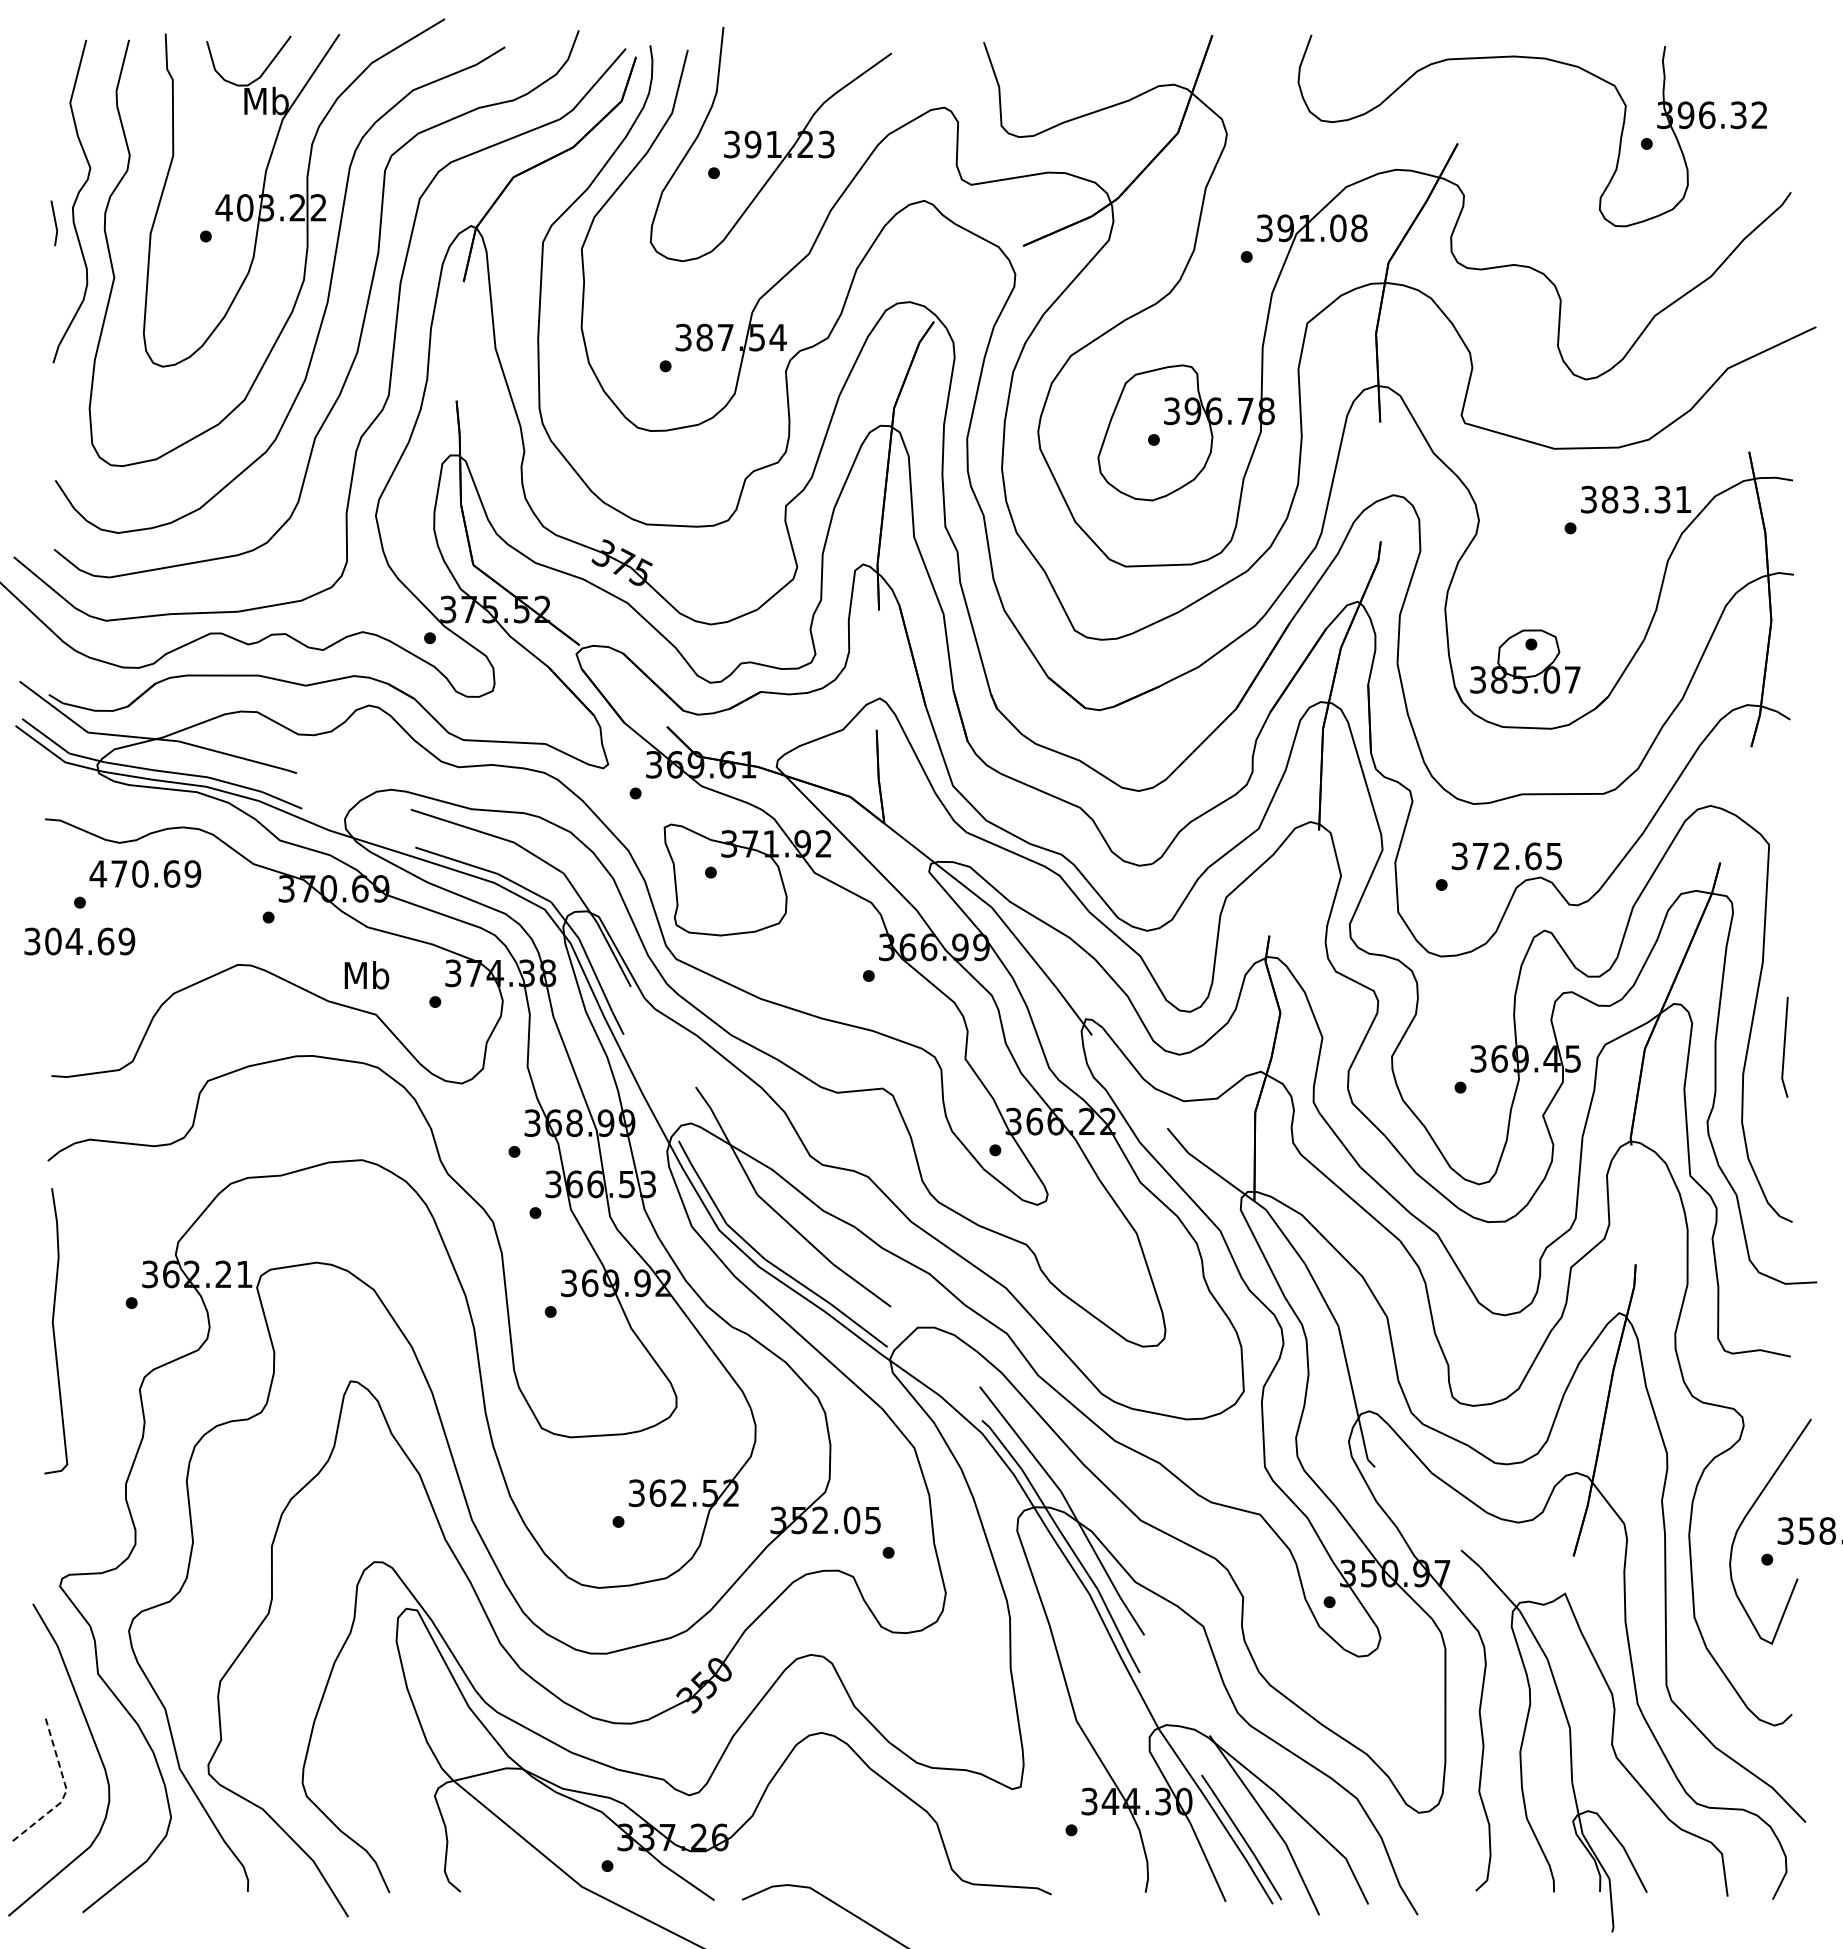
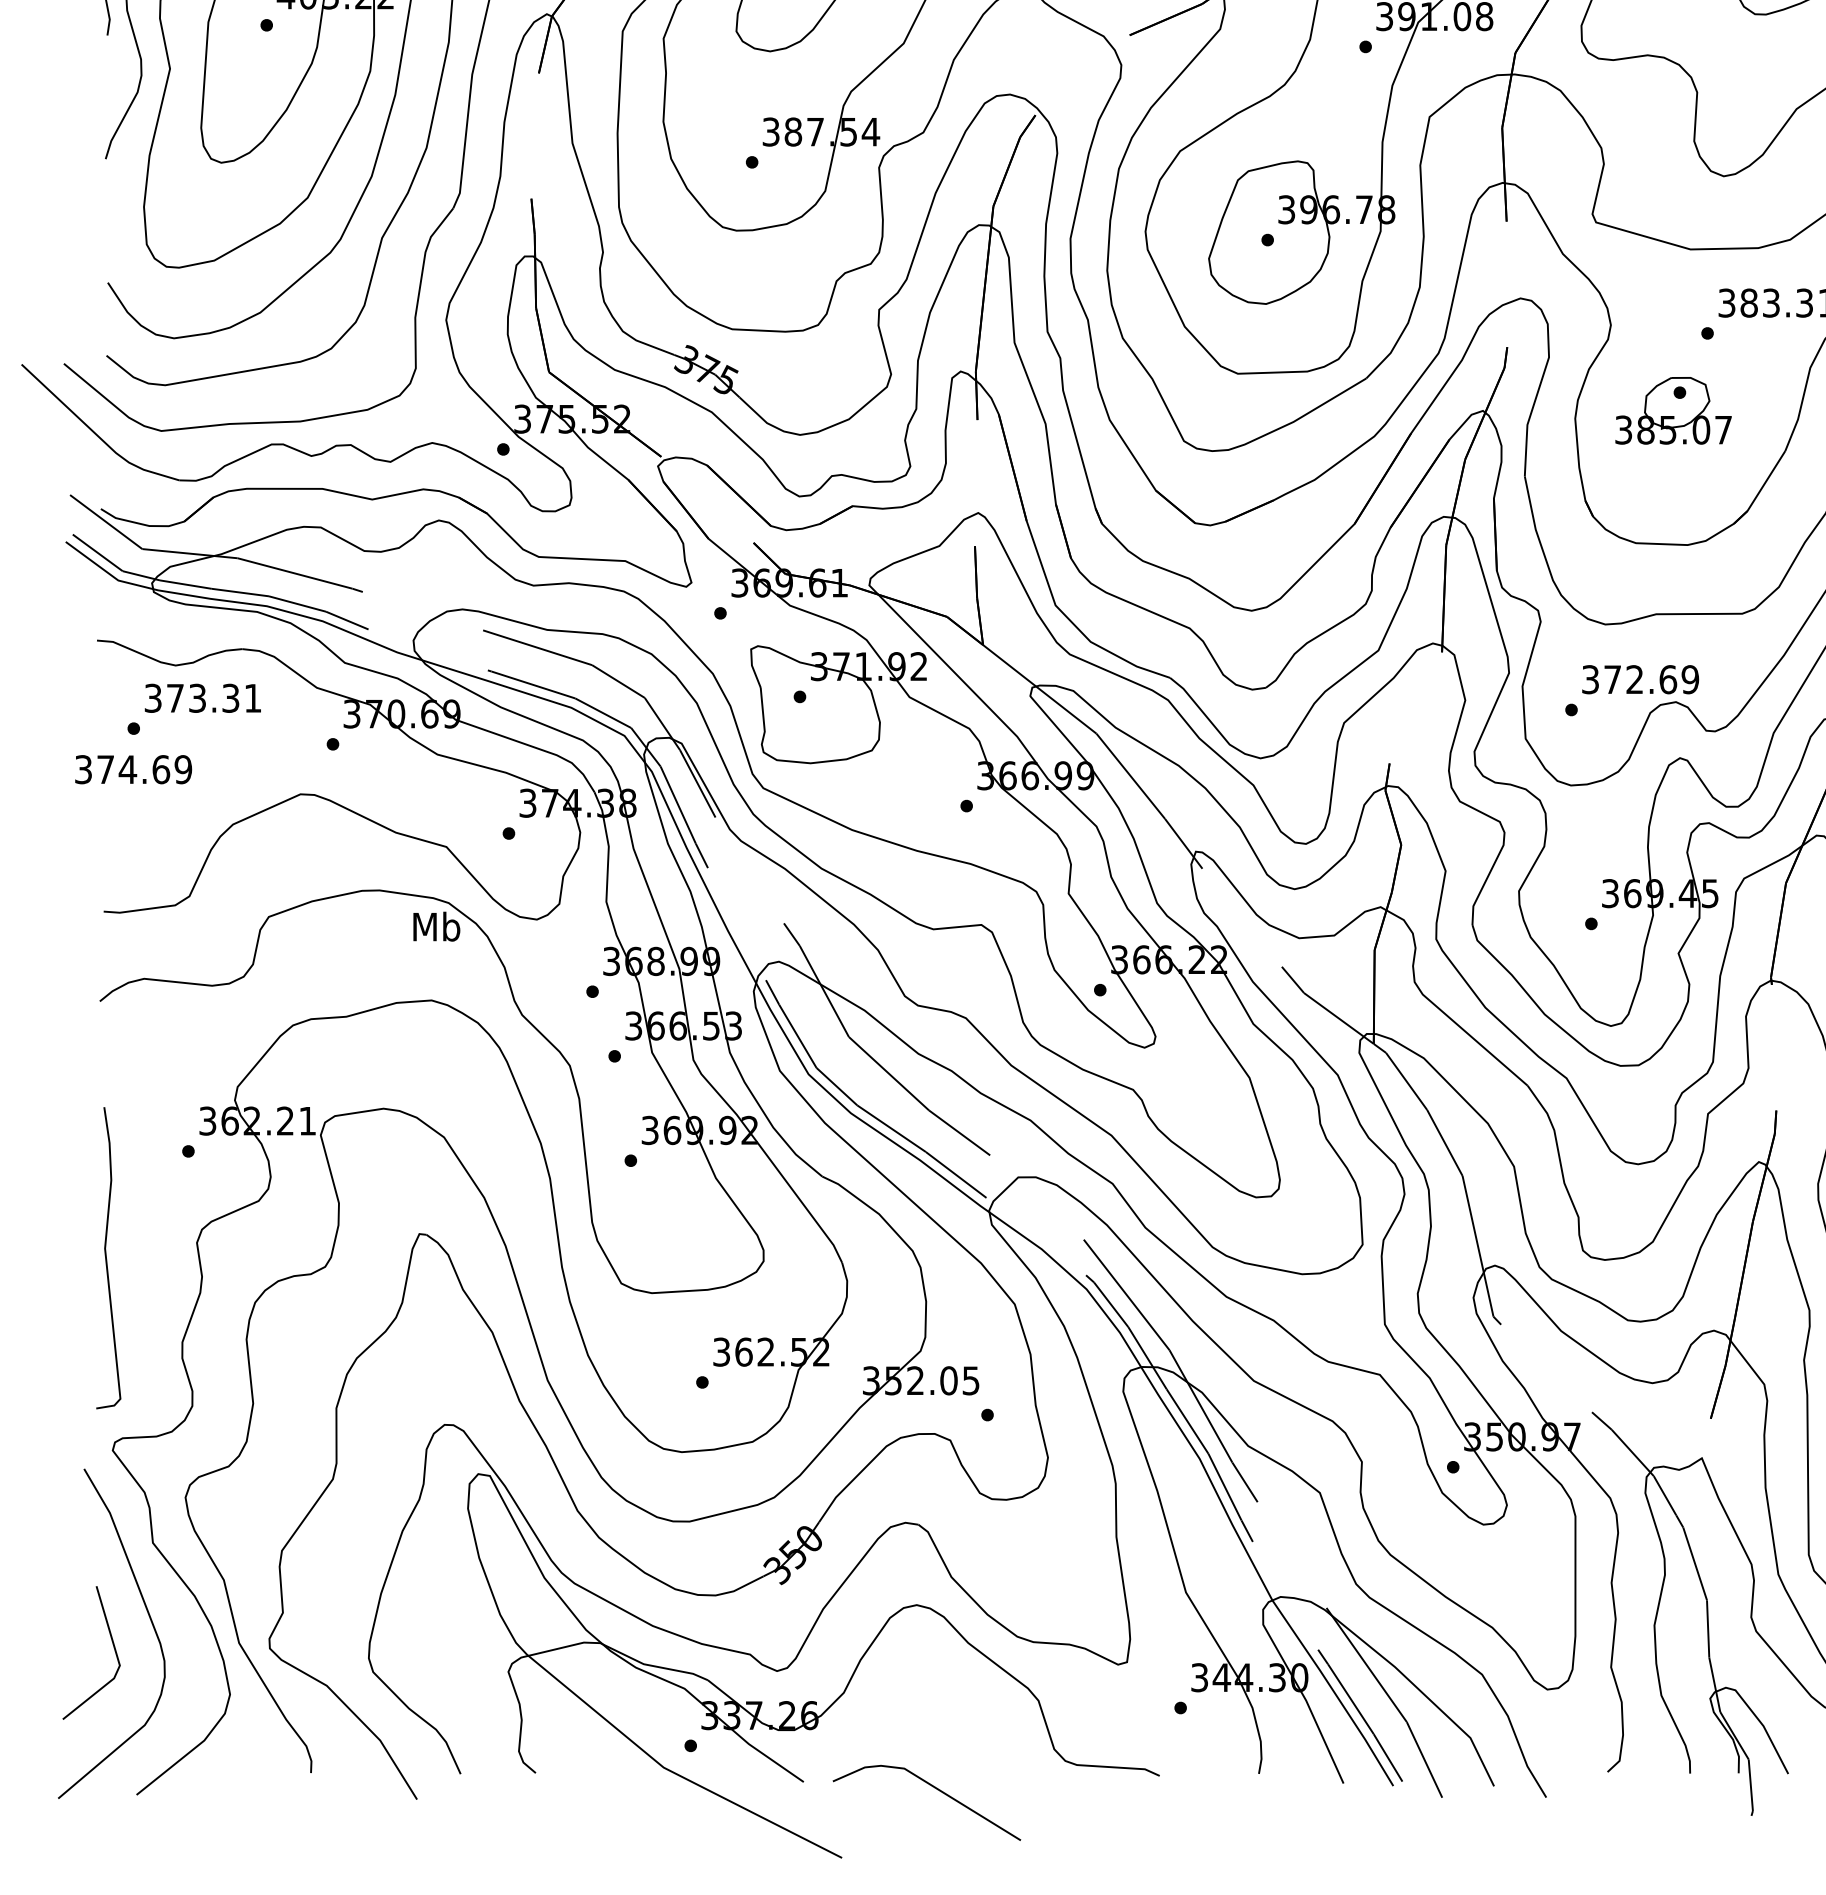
part: (1525, 661) -> (1673, 410), moved
text: (1554, 855) -> (1690, 678), 372.65 -> 372.69
text: (145, 873) -> (202, 697), 470.69 -> 373.31
text: (53, 941) -> (105, 769), 304.69 -> 374.69
text: (366, 975) -> (436, 926), moved
curve: (54, 1331) -> (106, 1258), moved
line: (66, 1790) -> (119, 1665), dashed -> solid

